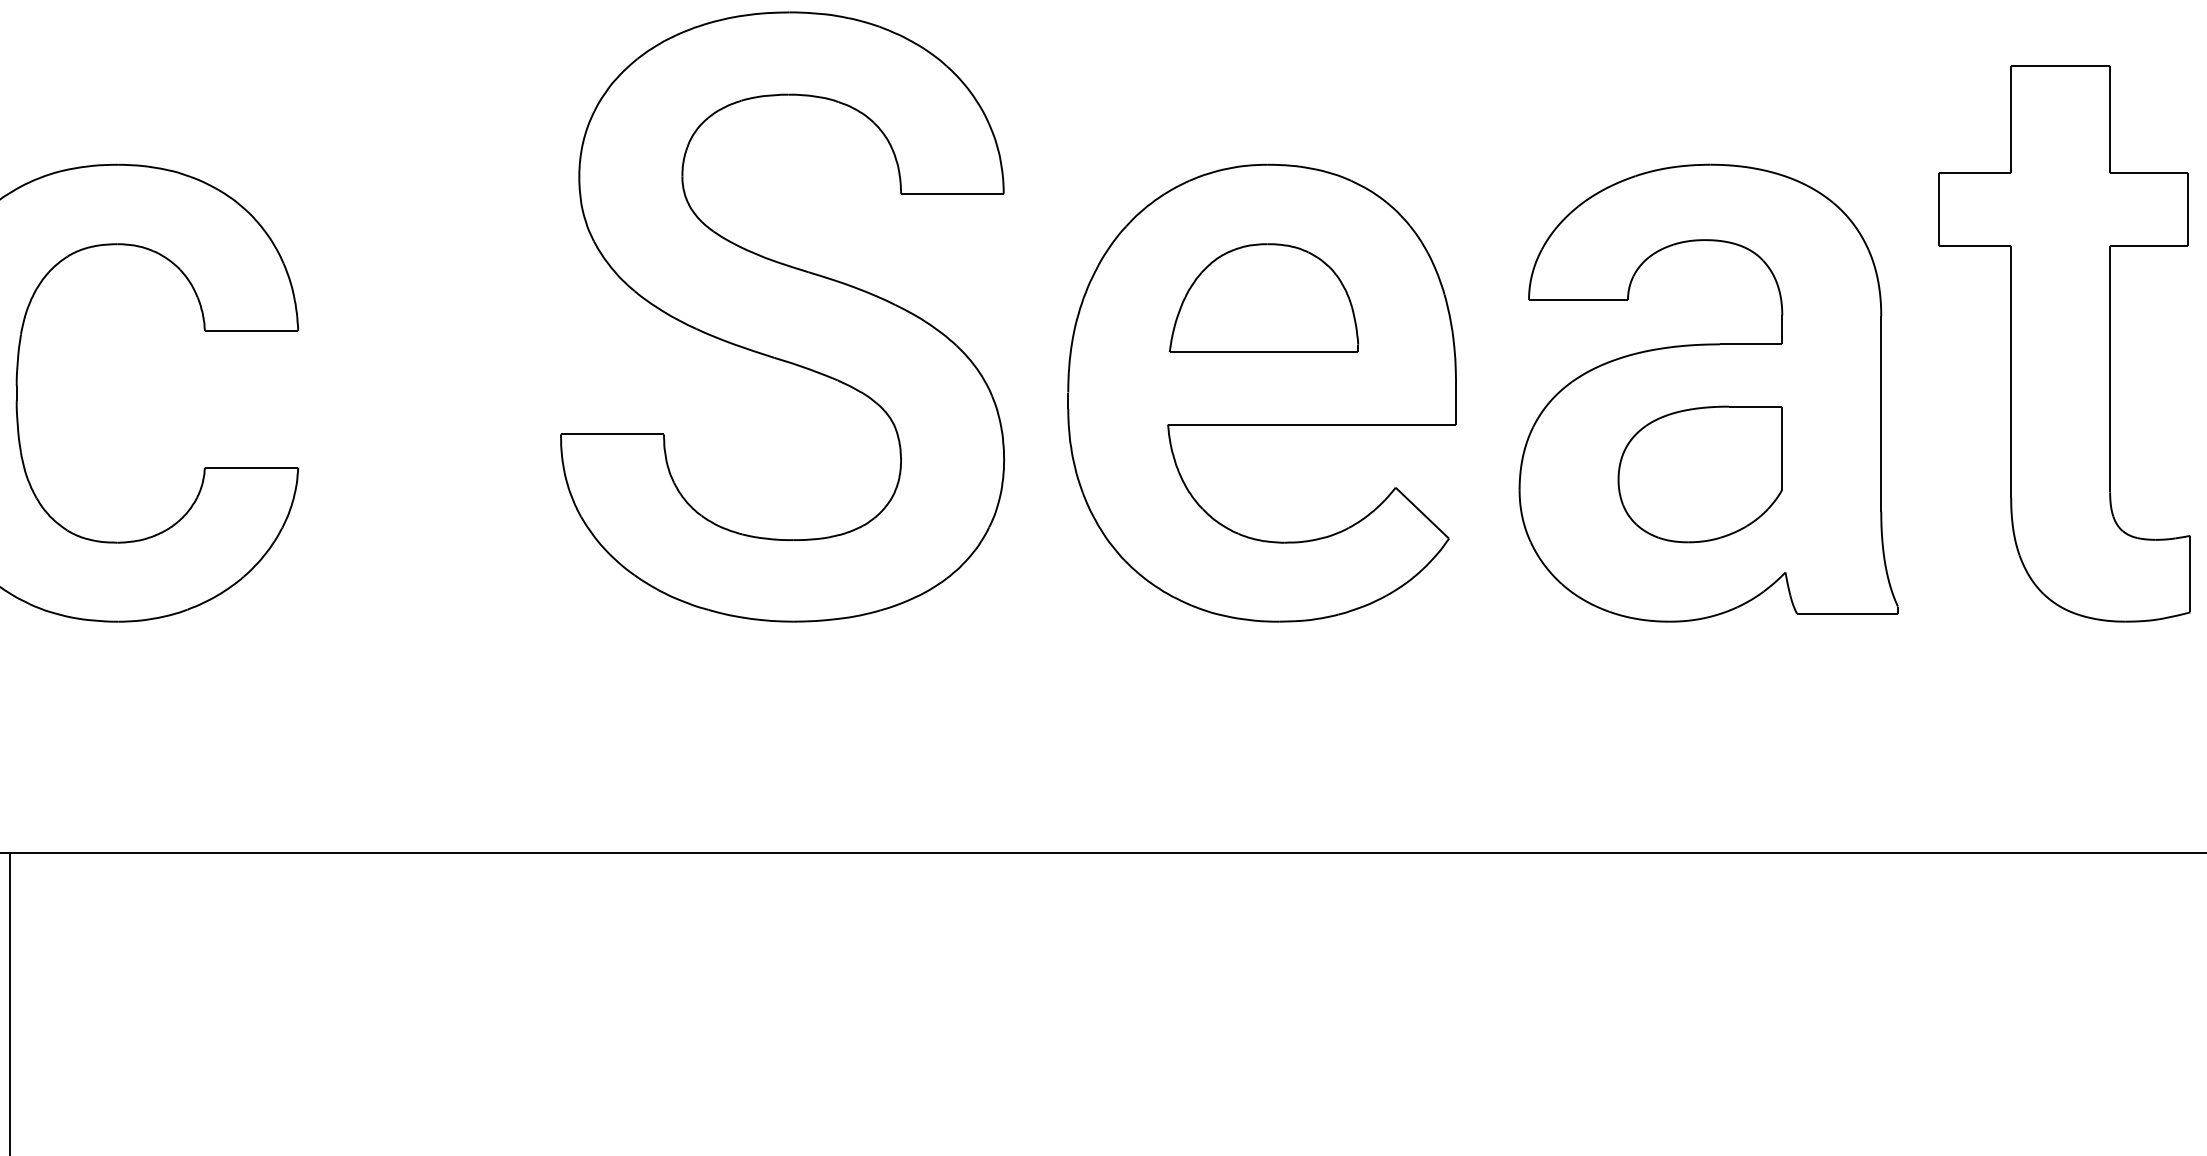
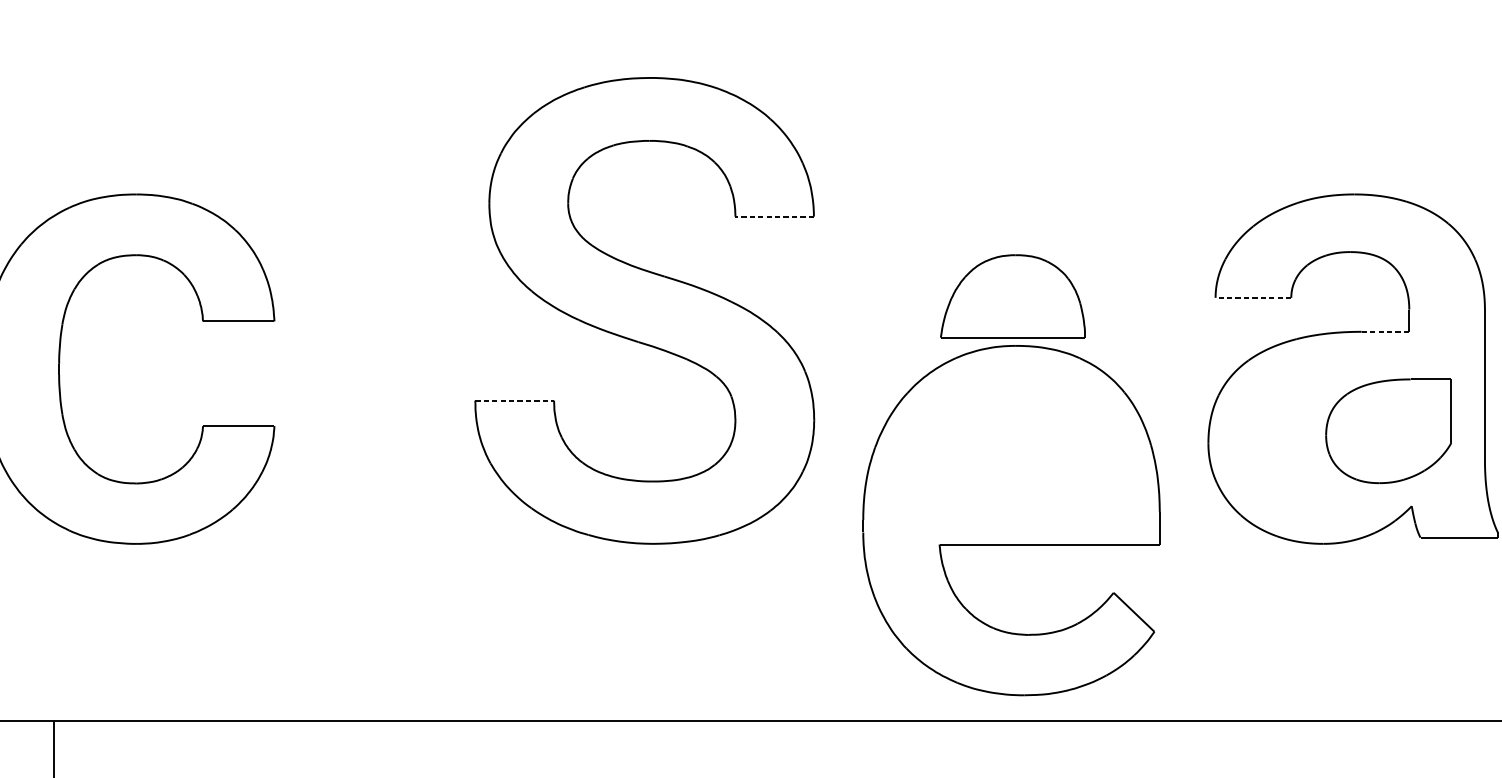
line: (951, 193) -> (773, 216), solid -> dashed
line: (1578, 299) -> (1253, 297), solid -> dashed
line: (1751, 344) -> (1385, 331), solid -> dashed
part: (1261, 392) -> (1011, 520), moved
line: (612, 434) -> (514, 400), solid -> dashed
part: (1699, 474) -> (1388, 431), moved

